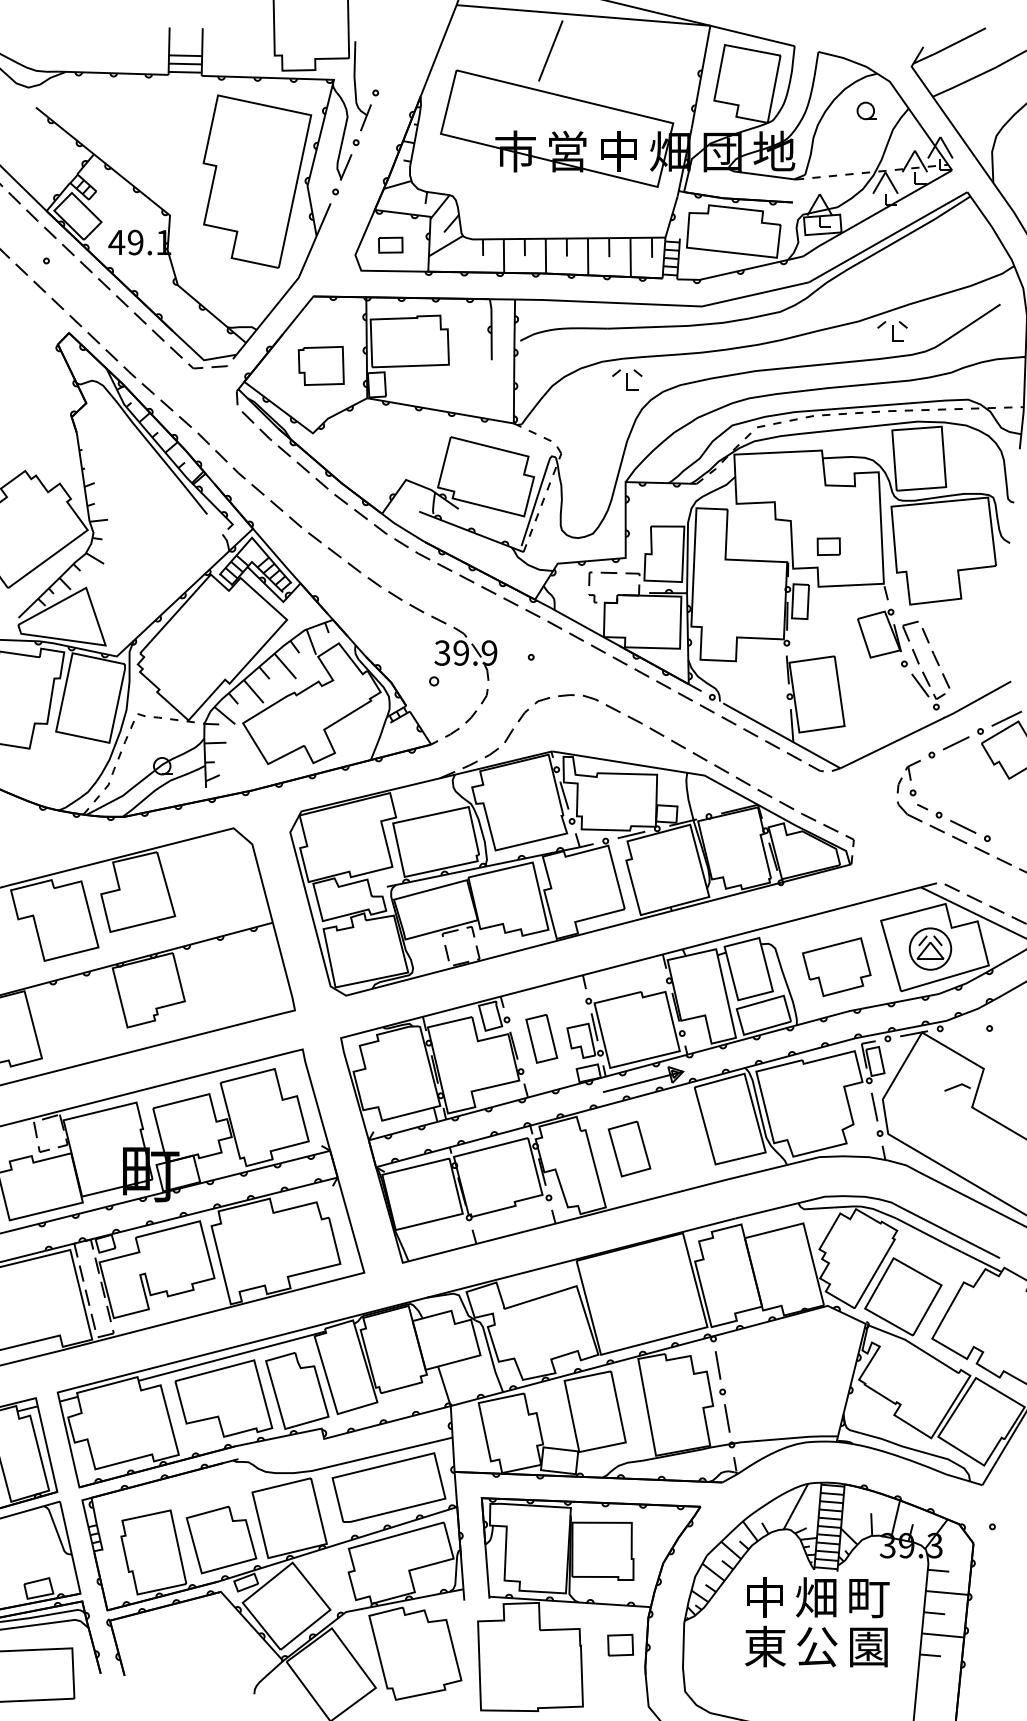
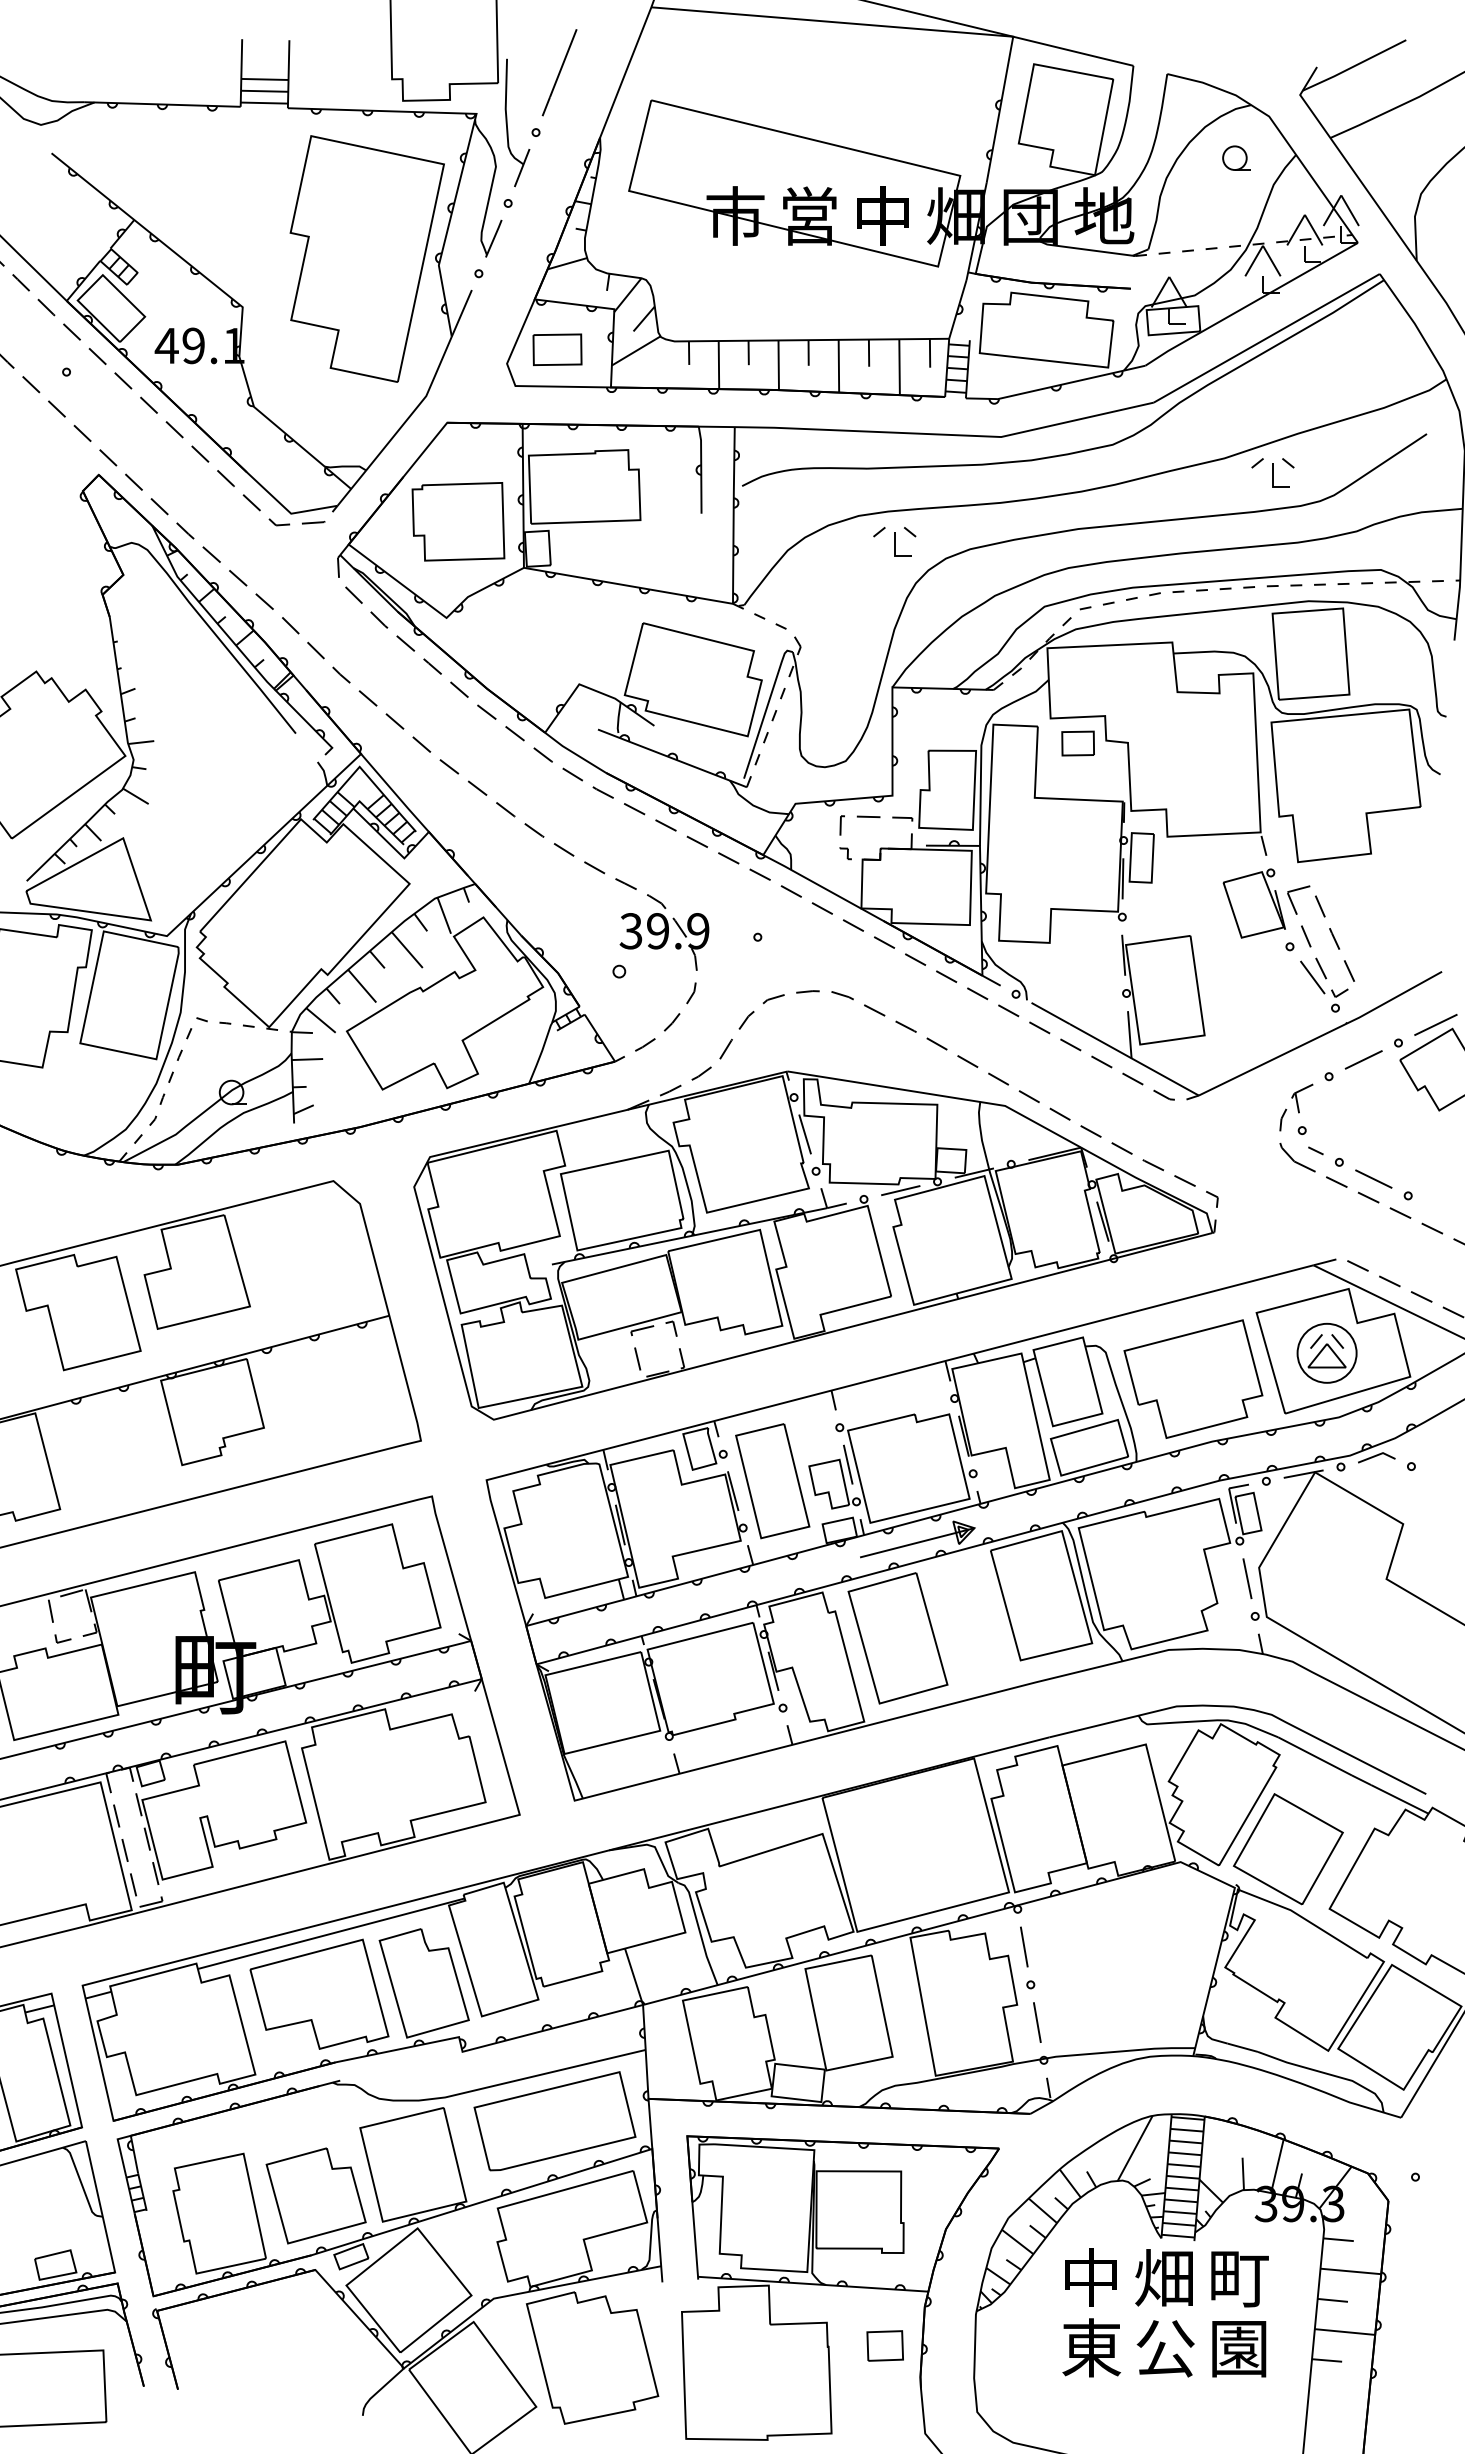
line: (550, 50) -> (559, 72), moved
part: (390, 245) -> (557, 349), size x1.43
part: (321, 365) -> (458, 521), size x1.43
part: (828, 546) -> (1077, 743), moved
part: (836, 966) -> (1193, 1378), size x1.43
part: (541, 1038) -> (772, 1481), size x1.67
line: (957, 1086) -> (1376, 1456), moved
part: (629, 1149) -> (897, 1638), size x1.67

